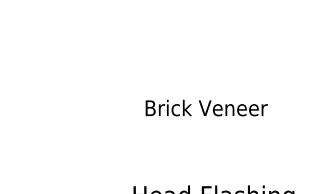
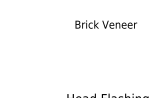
text: (205, 107) -> (105, 24), moved

